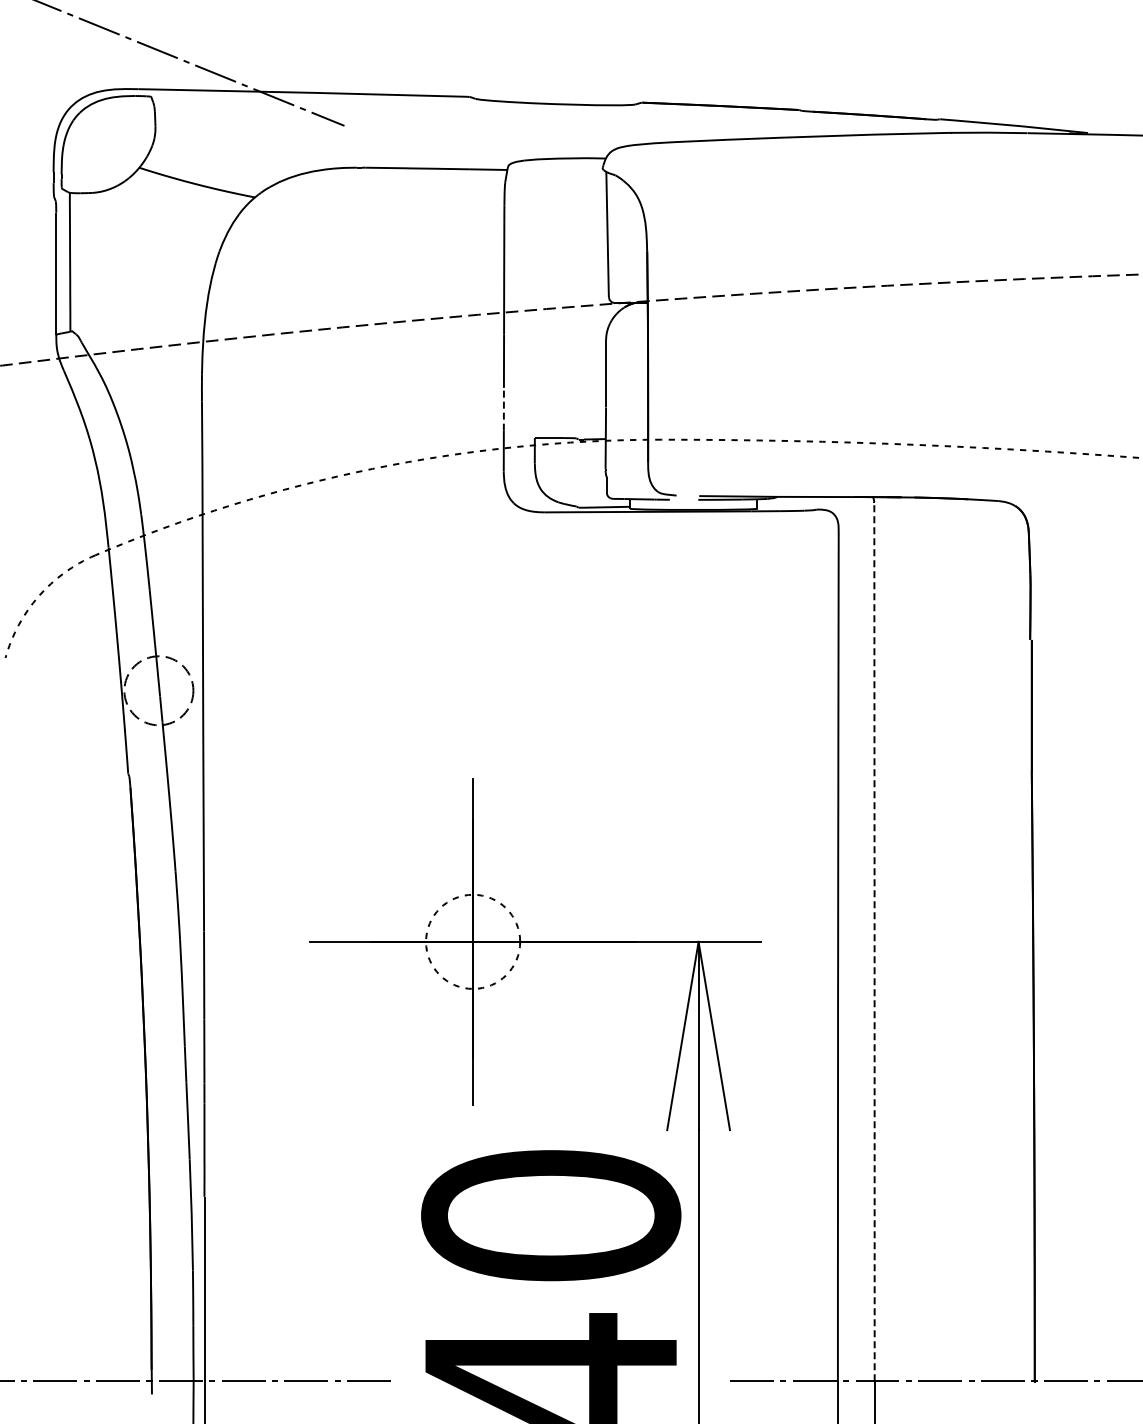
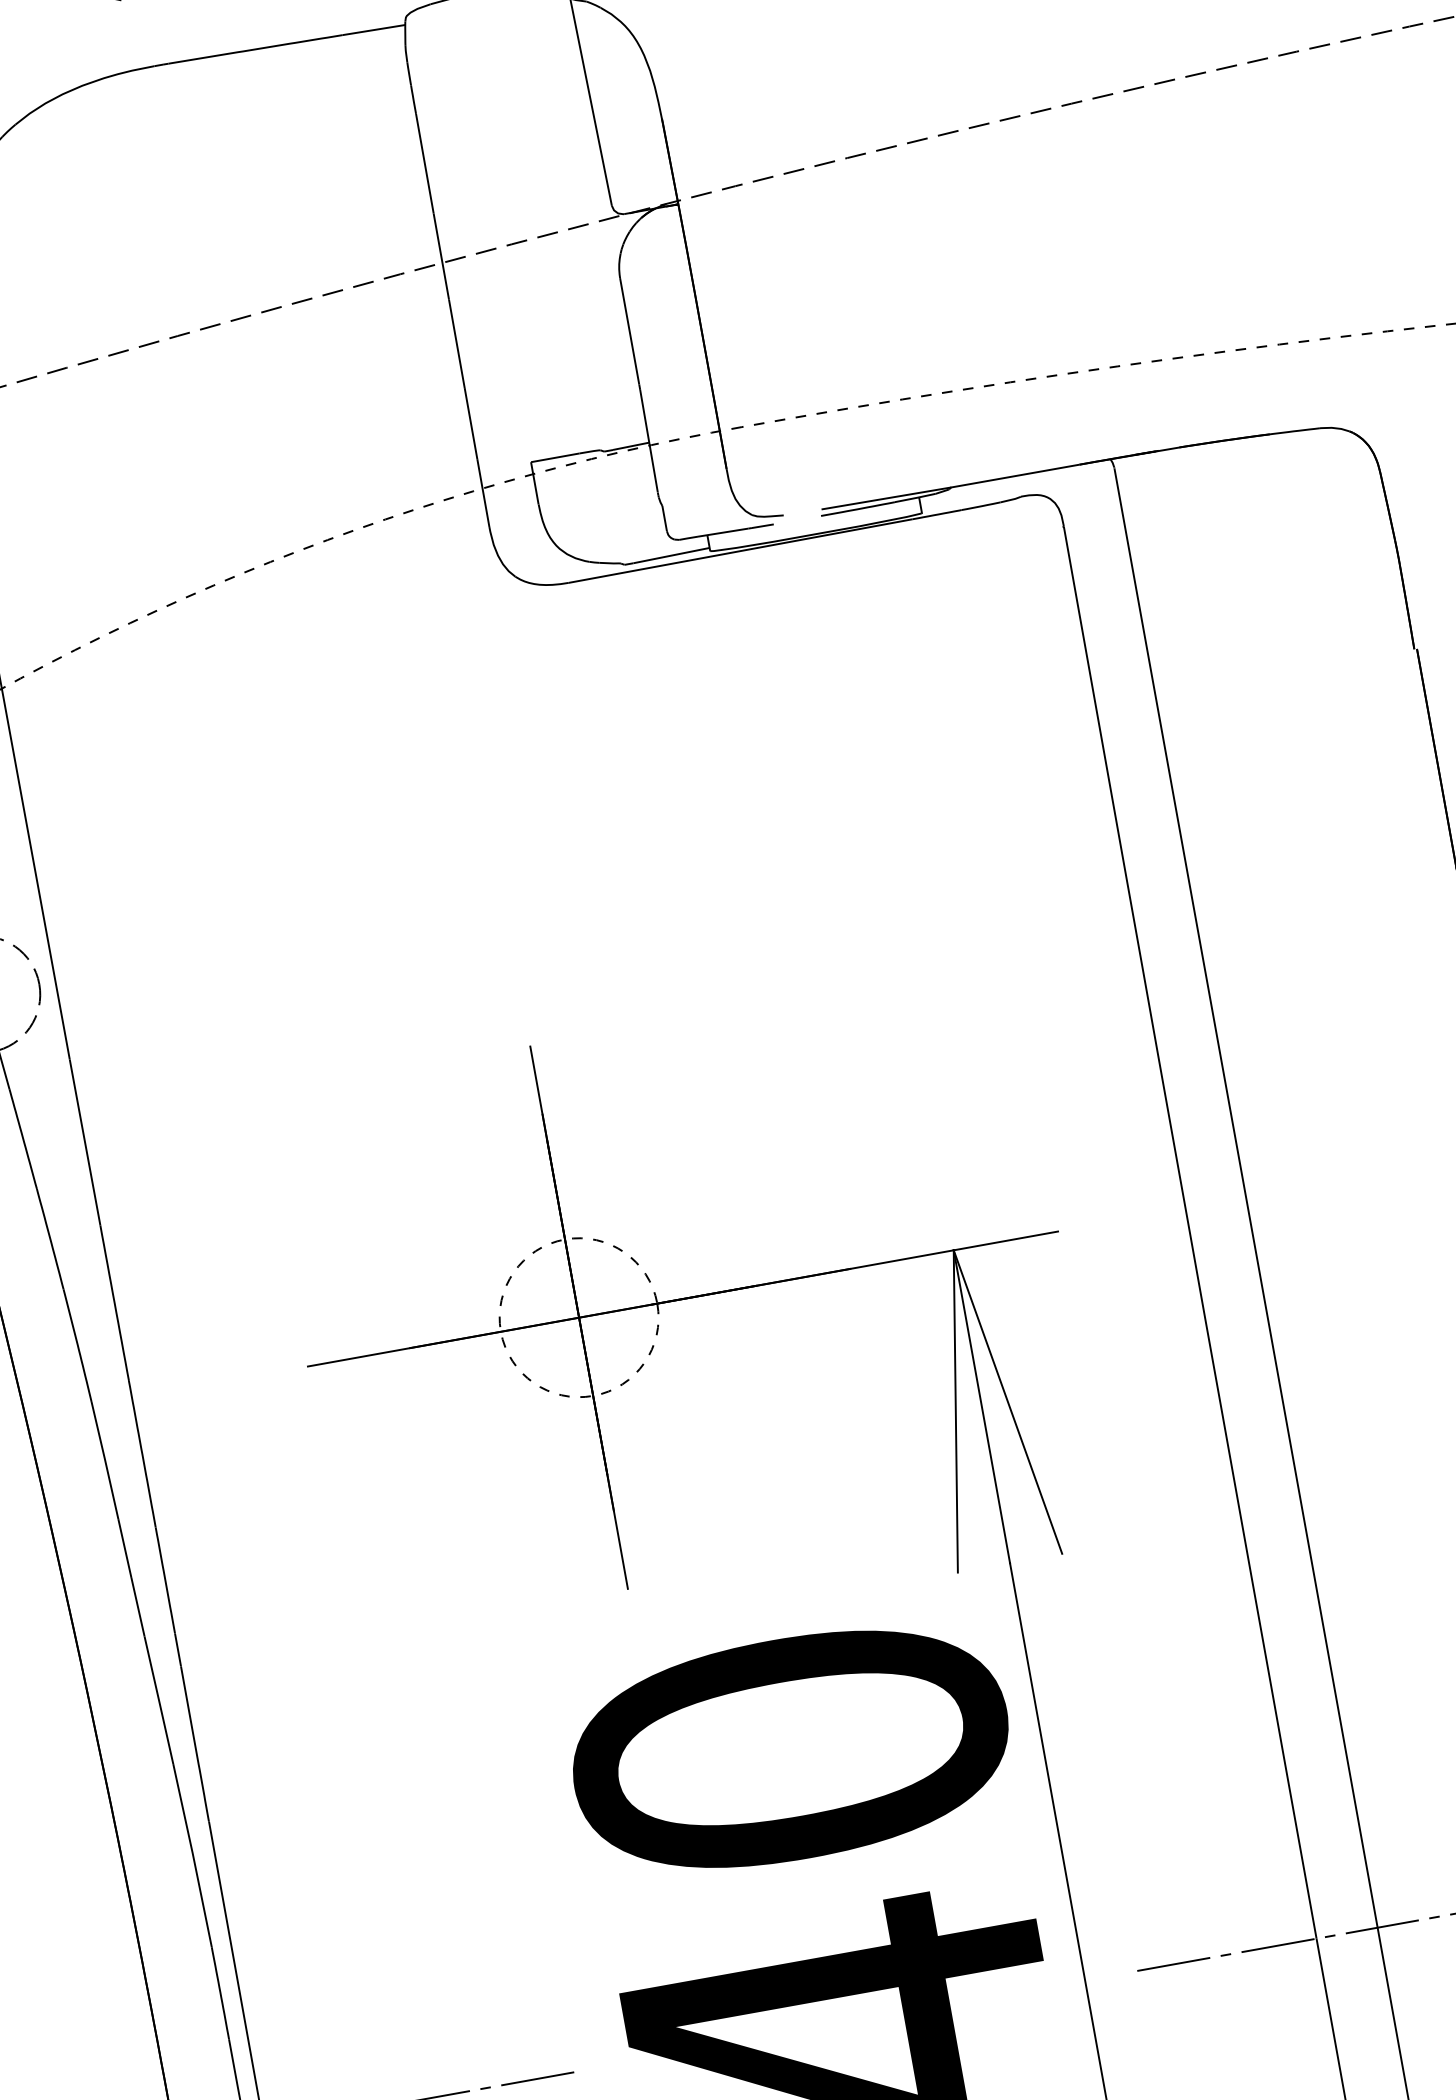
line: (503, 408) -> (470, 422), dashed -> solid
line: (874, 940) -> (1245, 1195), dashed -> solid

